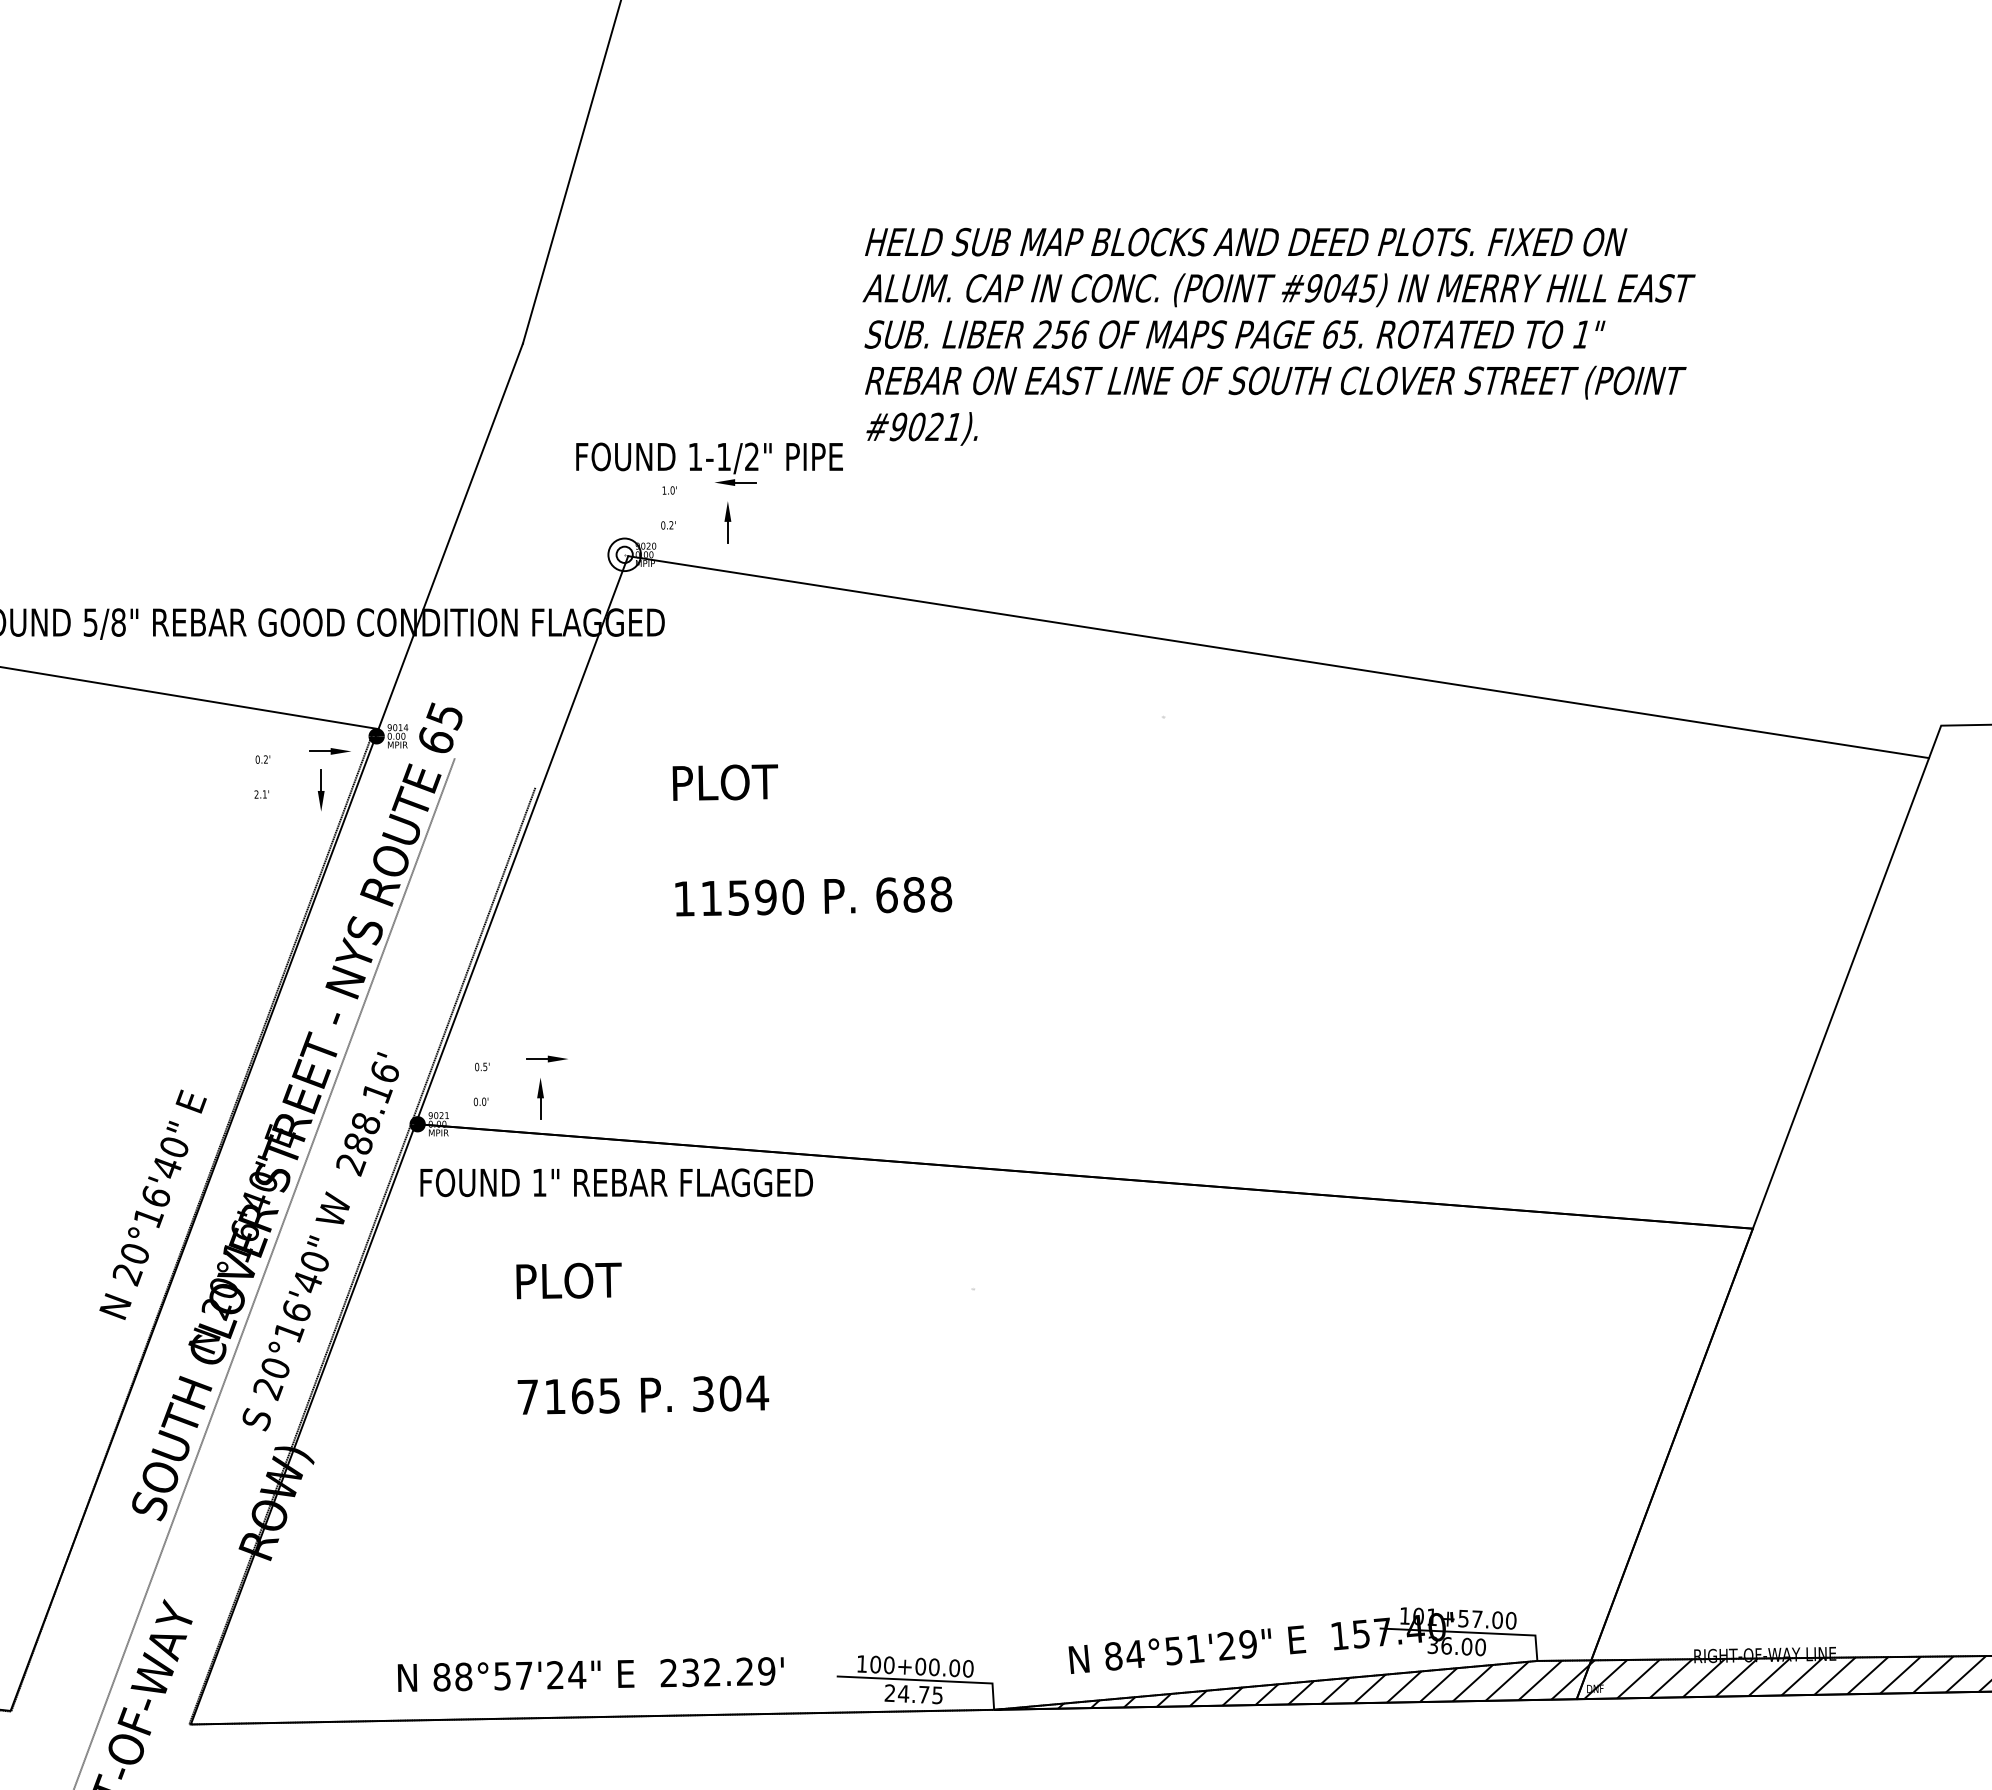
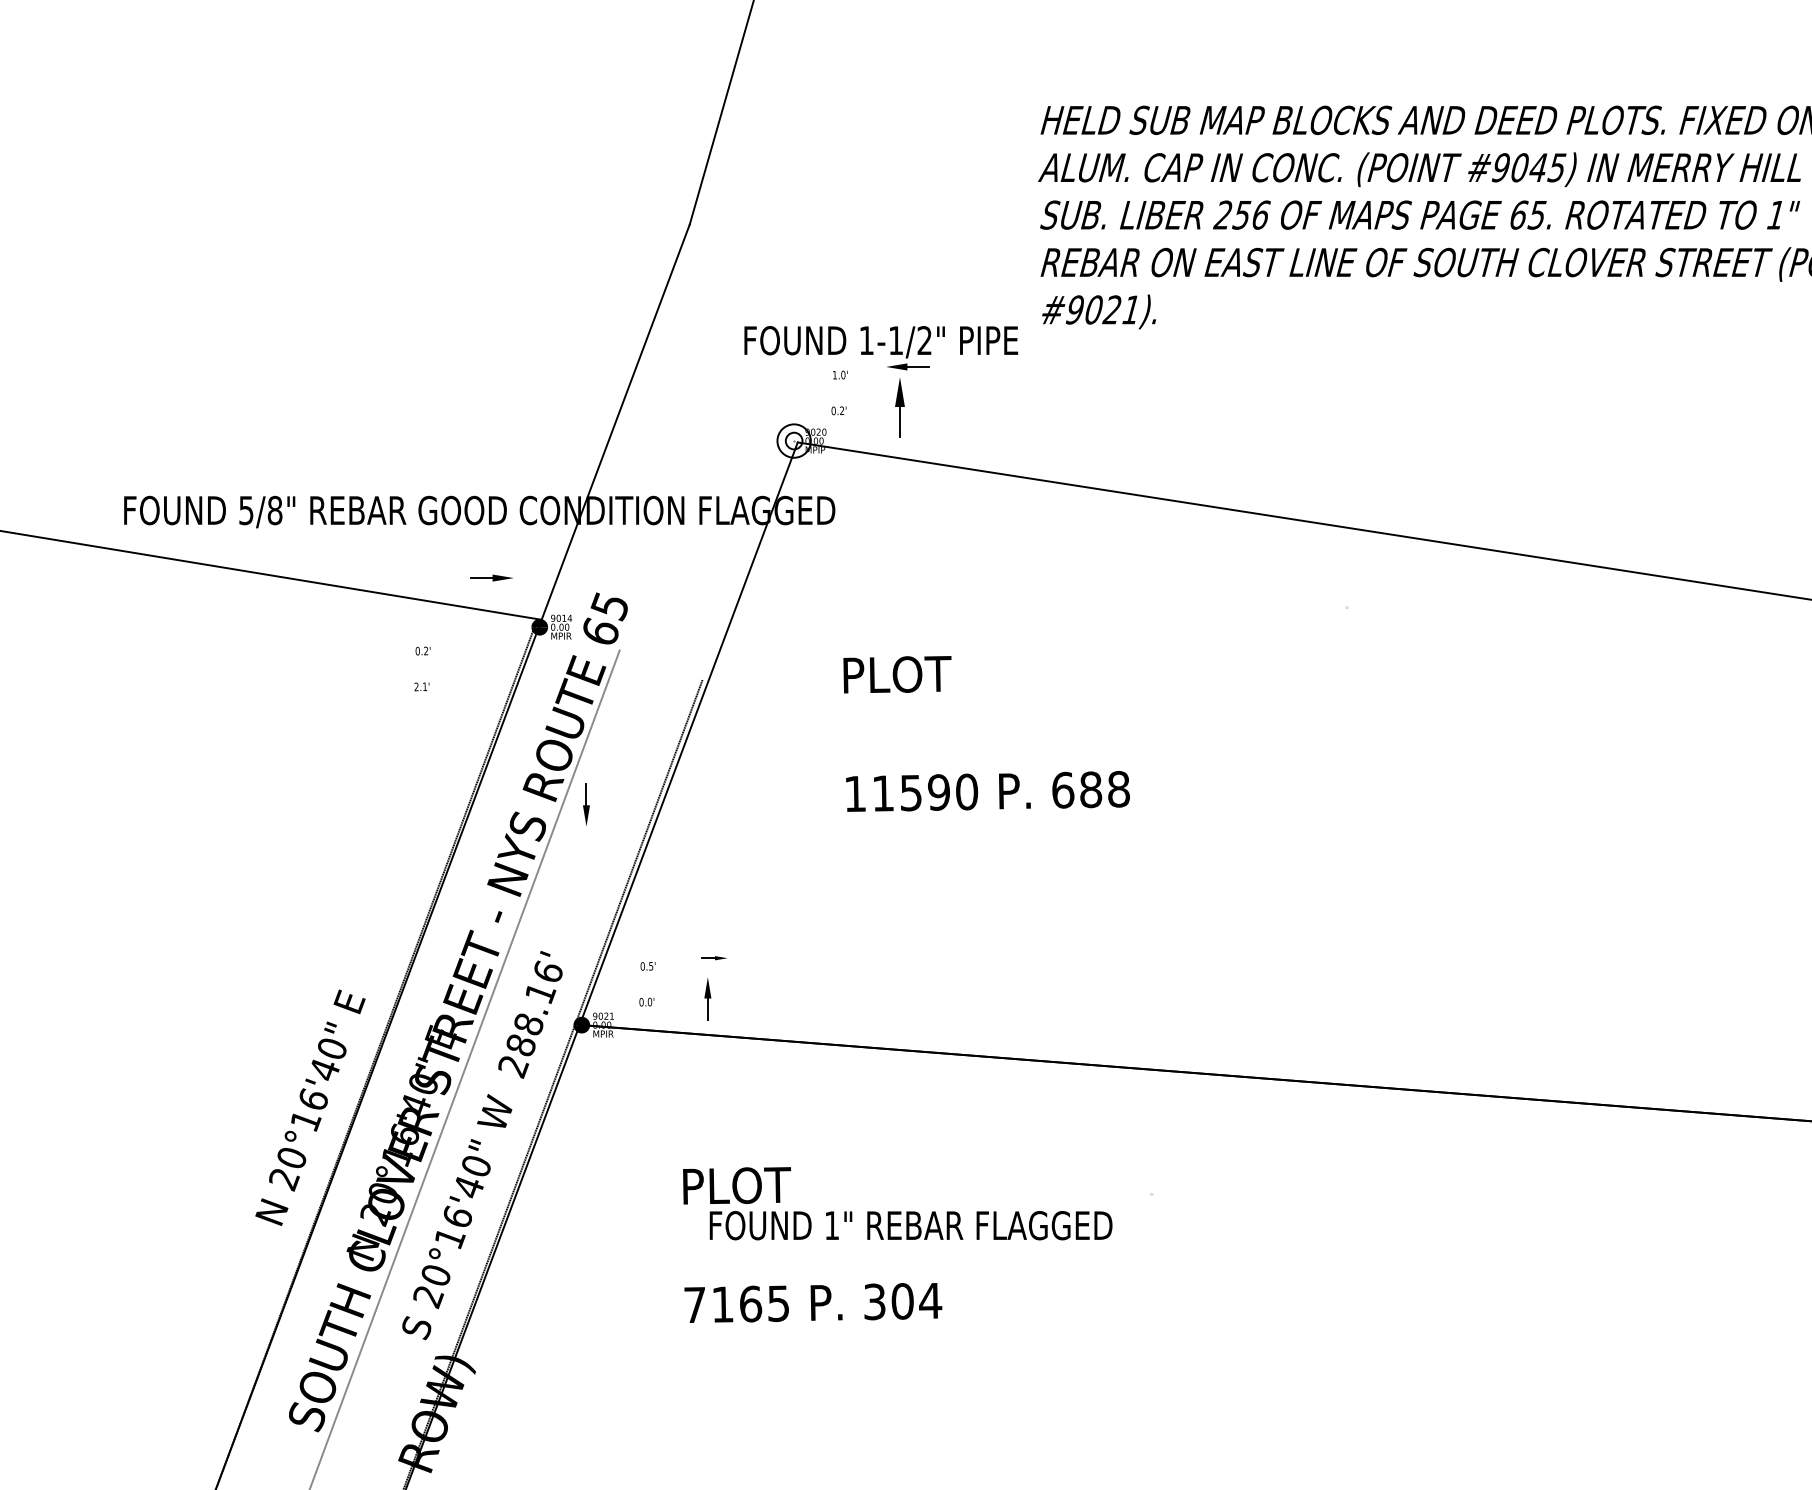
part: (727, 522) -> (899, 407), size x1.4
part: (329, 751) -> (491, 578), moved
part: (320, 789) -> (585, 803), moved
part: (546, 1058) -> (713, 957), size x0.6
text: (616, 1182) -> (910, 1225), moved

